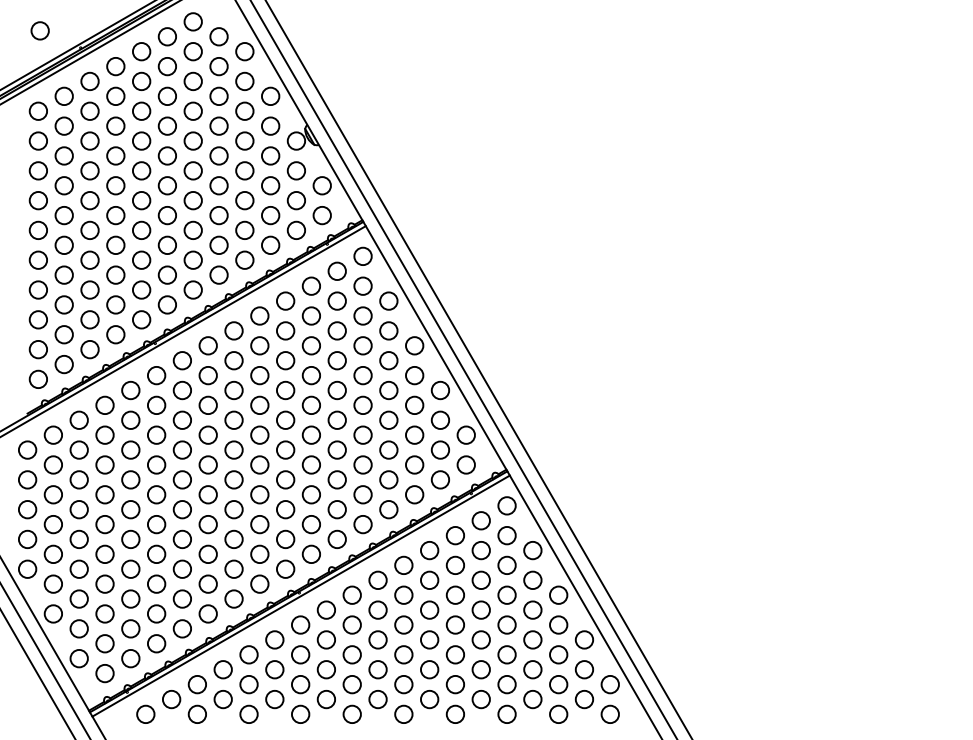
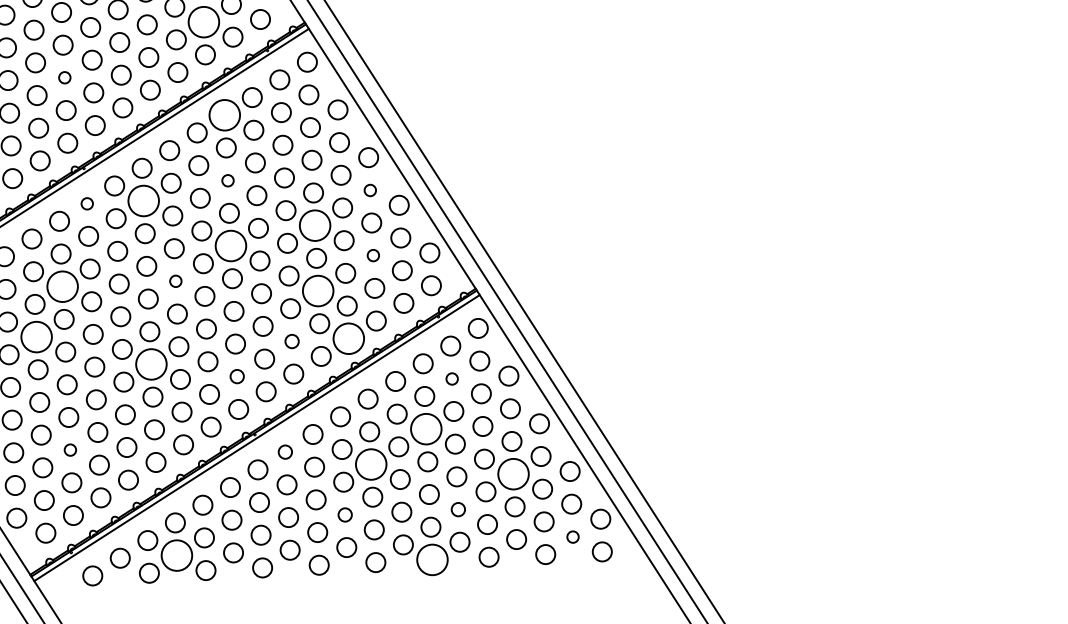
circle: (270, 215) -> (203, 22), size x1.6
circle: (141, 259) -> (64, 77), size x0.6
circle: (285, 300) -> (224, 114), size x1.6
circle: (285, 360) -> (227, 180), size x0.6
circle: (156, 375) -> (86, 203), size x0.6
circle: (207, 375) -> (142, 200), size x1.6
circle: (414, 375) -> (369, 190), size x0.6
circle: (362, 405) -> (314, 225), size x1.6
circle: (285, 419) -> (230, 245), size x1.6
circle: (414, 434) -> (373, 254), size x0.6
circle: (130, 449) -> (62, 286), size x1.6
circle: (233, 449) -> (175, 280), size x0.6
circle: (362, 464) -> (317, 290), size x1.6
circle: (104, 494) -> (36, 336), size x1.6
circle: (336, 509) -> (291, 341), size x0.7
circle: (388, 509) -> (348, 338), size x1.6
circle: (207, 524) -> (150, 364), size x1.6
circle: (285, 538) -> (236, 375), size x0.7
circle: (480, 550) -> (451, 378), size x0.6
circle: (455, 594) -> (426, 428), size x1.6
circle: (130, 598) -> (69, 449), size x0.6
circle: (325, 609) -> (284, 451), size x0.7
circle: (403, 624) -> (370, 463), size x1.6
circle: (532, 639) -> (513, 473), size x1.6
circle: (377, 669) -> (344, 514), size x0.7
circle: (480, 669) -> (457, 509), size x0.7
circle: (222, 699) -> (176, 555), size x1.6
circle: (583, 699) -> (572, 536), size x0.6
circle: (455, 714) -> (432, 560), size x1.6

